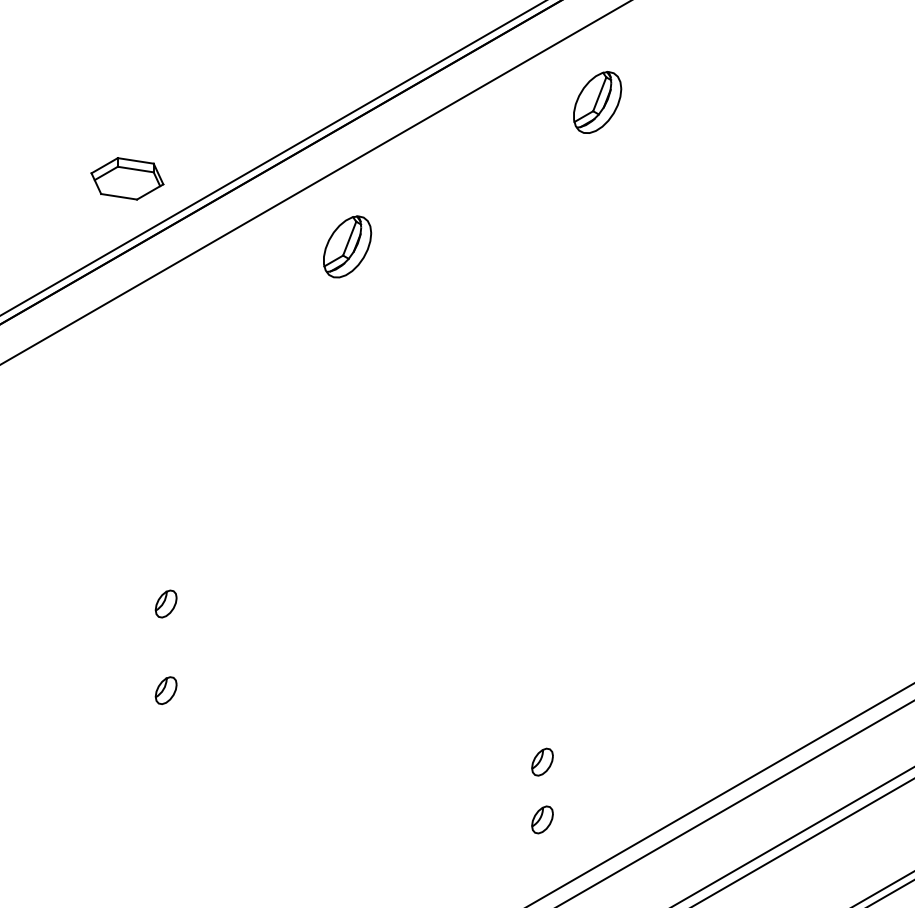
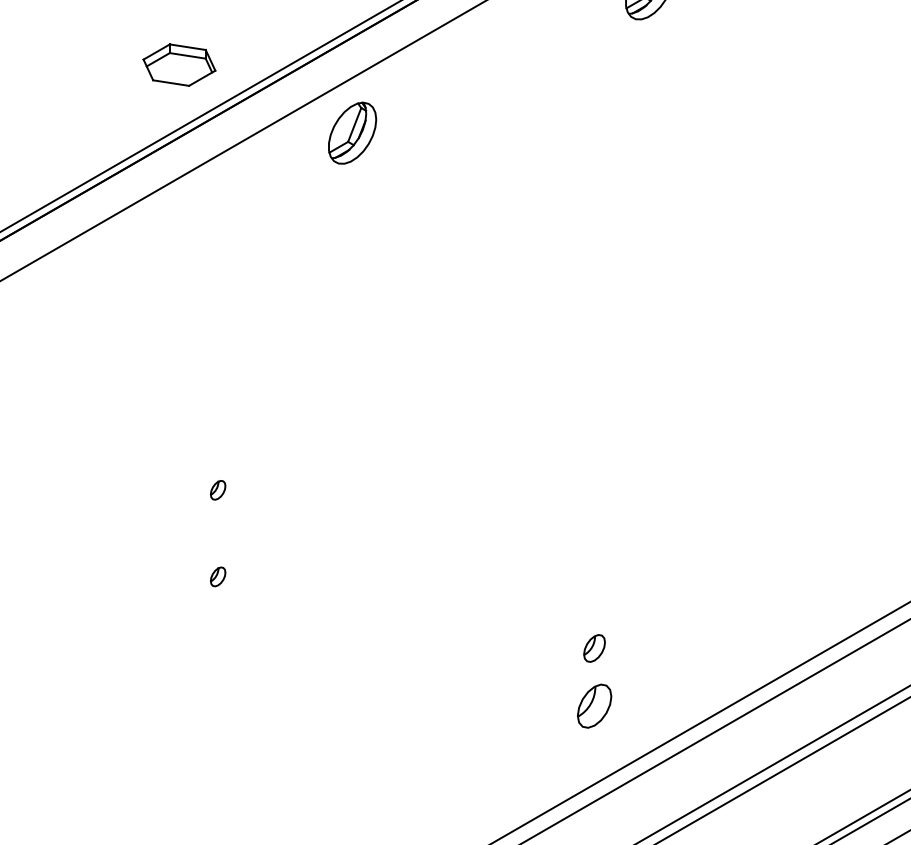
part: (347, 246) -> (352, 132), moved
part: (165, 603) -> (217, 489), size x0.7
part: (165, 690) -> (217, 576), size x0.7
part: (542, 819) -> (594, 705), size x1.6

